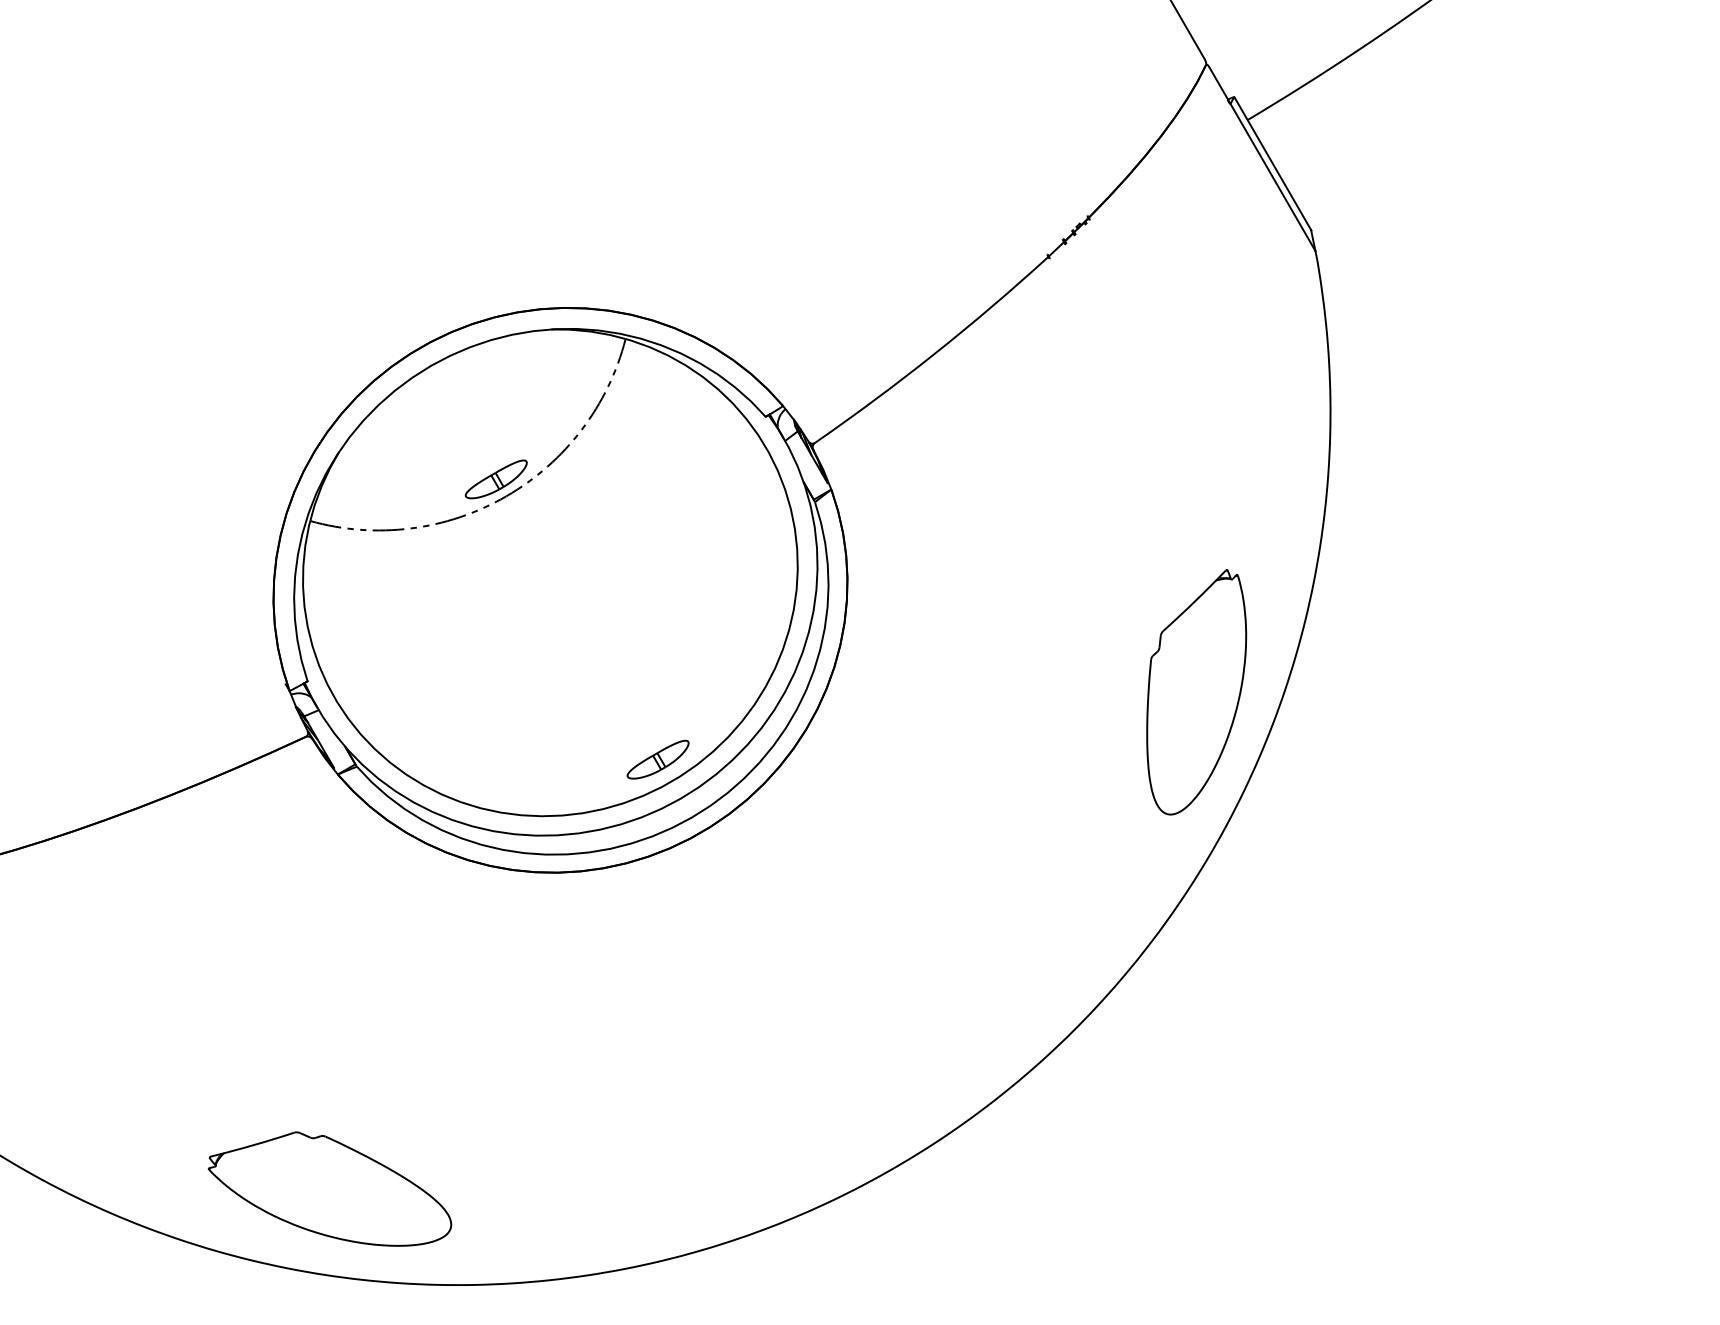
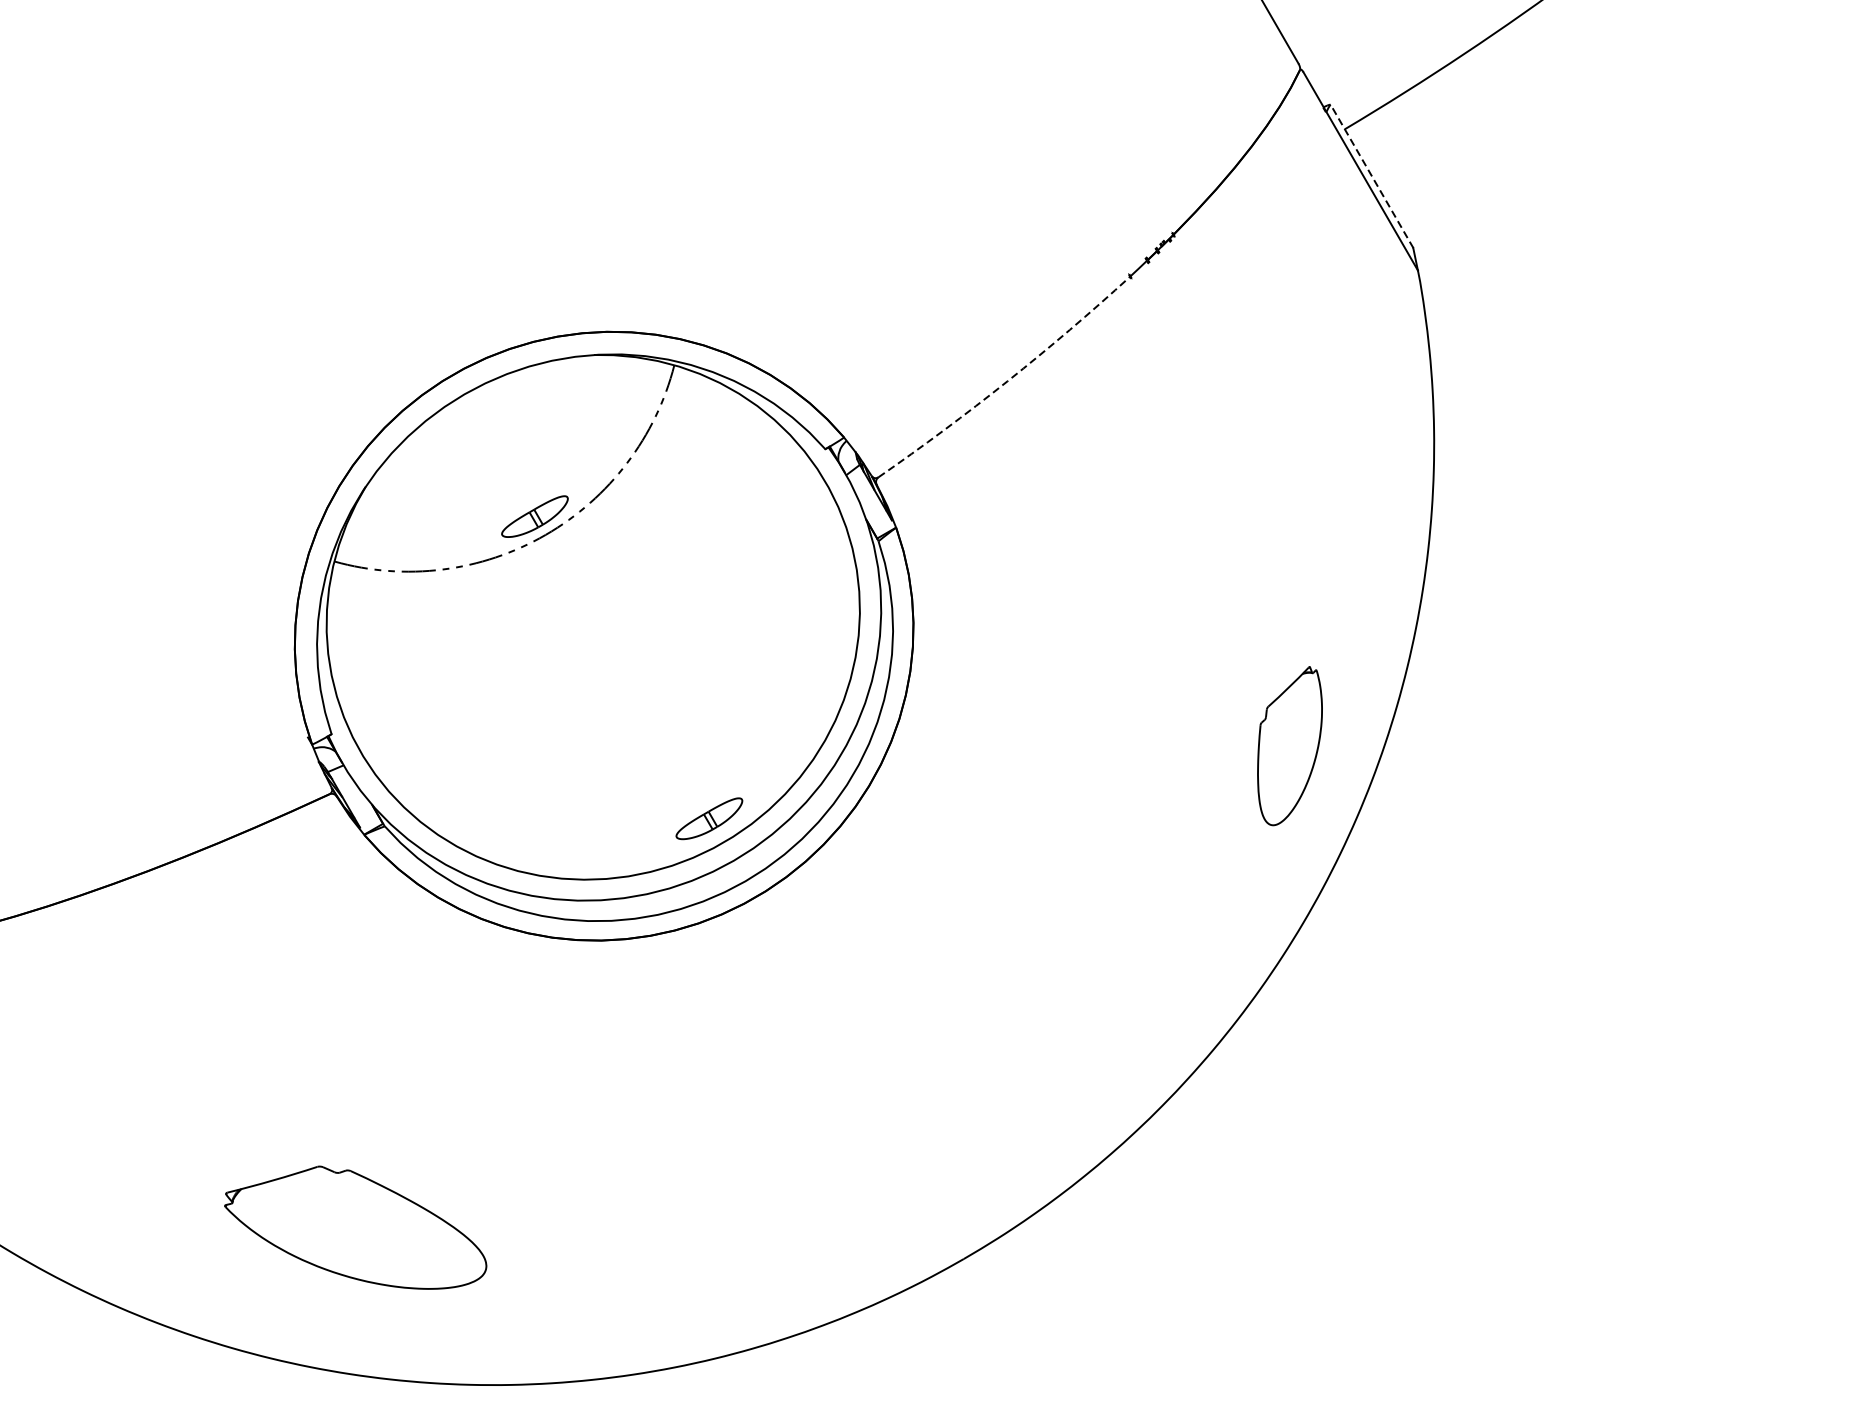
line: (1272, 163) -> (1371, 176), solid -> dashed
arc: (934, 353) -> (1007, 380), solid -> dashed
part: (1196, 692) -> (1289, 746), size x0.6
part: (329, 1188) -> (355, 1227), moved

